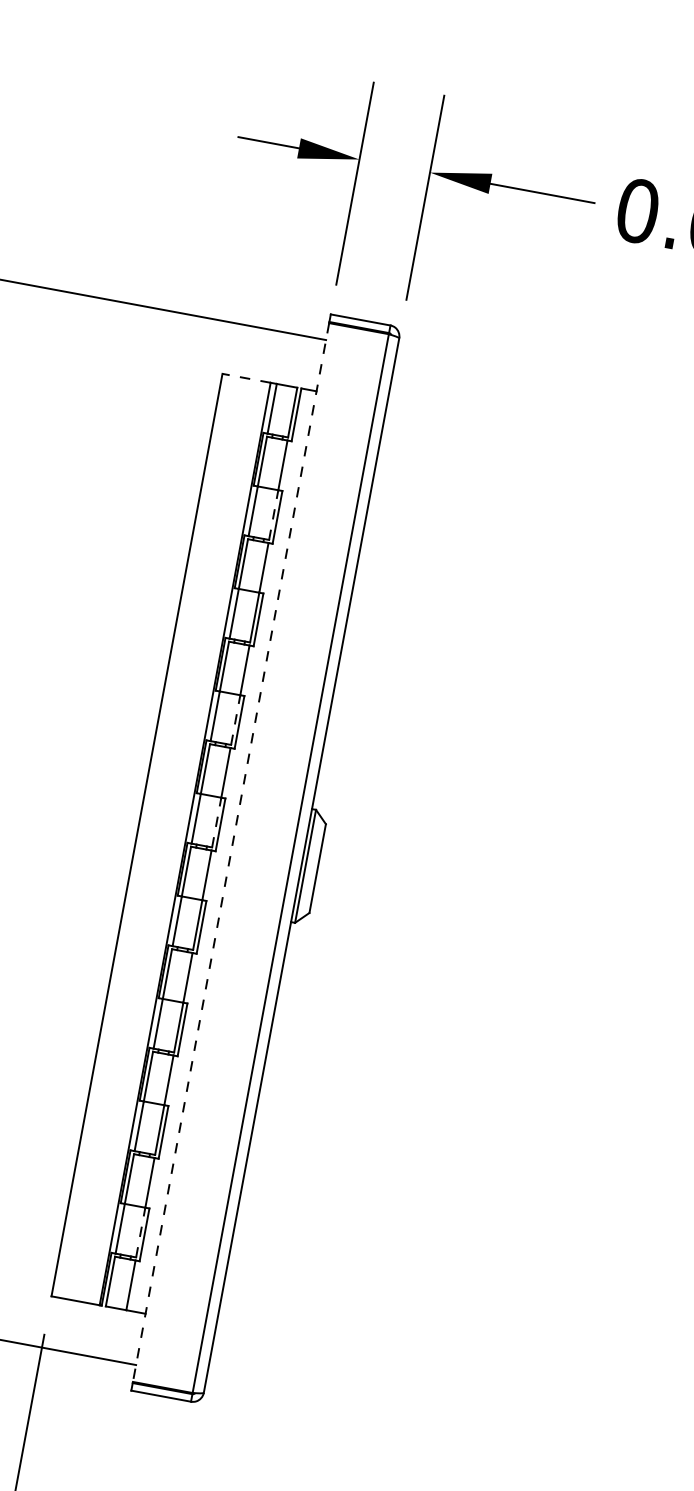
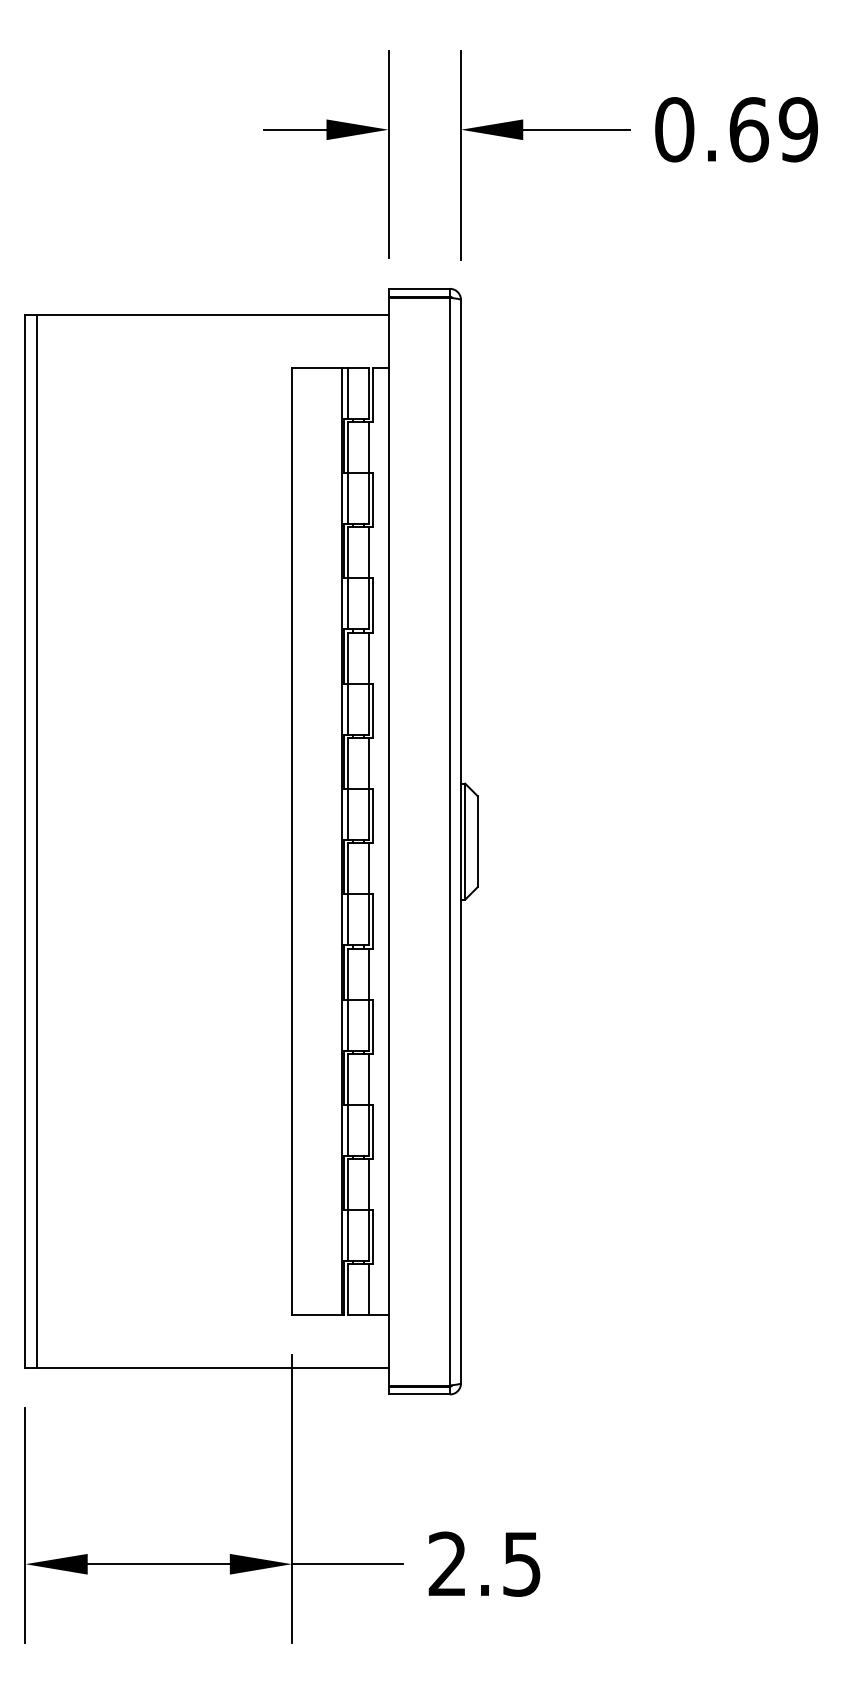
line: (246, 377) -> (316, 367), dashed -> solid
line: (273, 514) -> (368, 498), dashed -> solid
line: (235, 720) -> (368, 709), dashed -> solid
line: (216, 822) -> (368, 814), dashed -> solid
line: (230, 852) -> (388, 841), dashed -> solid
line: (140, 1232) -> (368, 1235), dashed -> solid

